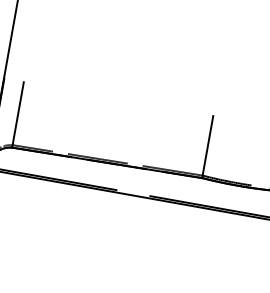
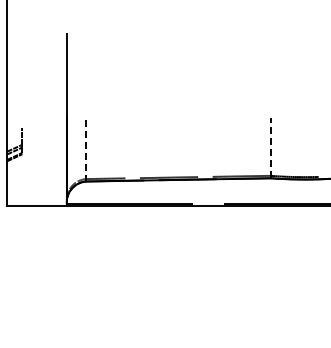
line: (18, 114) -> (86, 149), solid -> dashed
line: (207, 146) -> (270, 147), solid -> dashed

